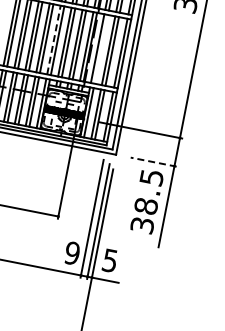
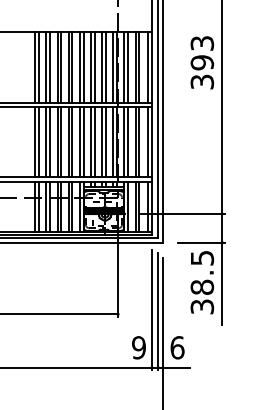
line: (53, 39) -> (79, 141), dashed -> solid
line: (101, 49) -> (128, 142), added
line: (153, 161) -> (200, 242), dashed -> solid
text: (110, 260) -> (177, 347), 5 -> 6

